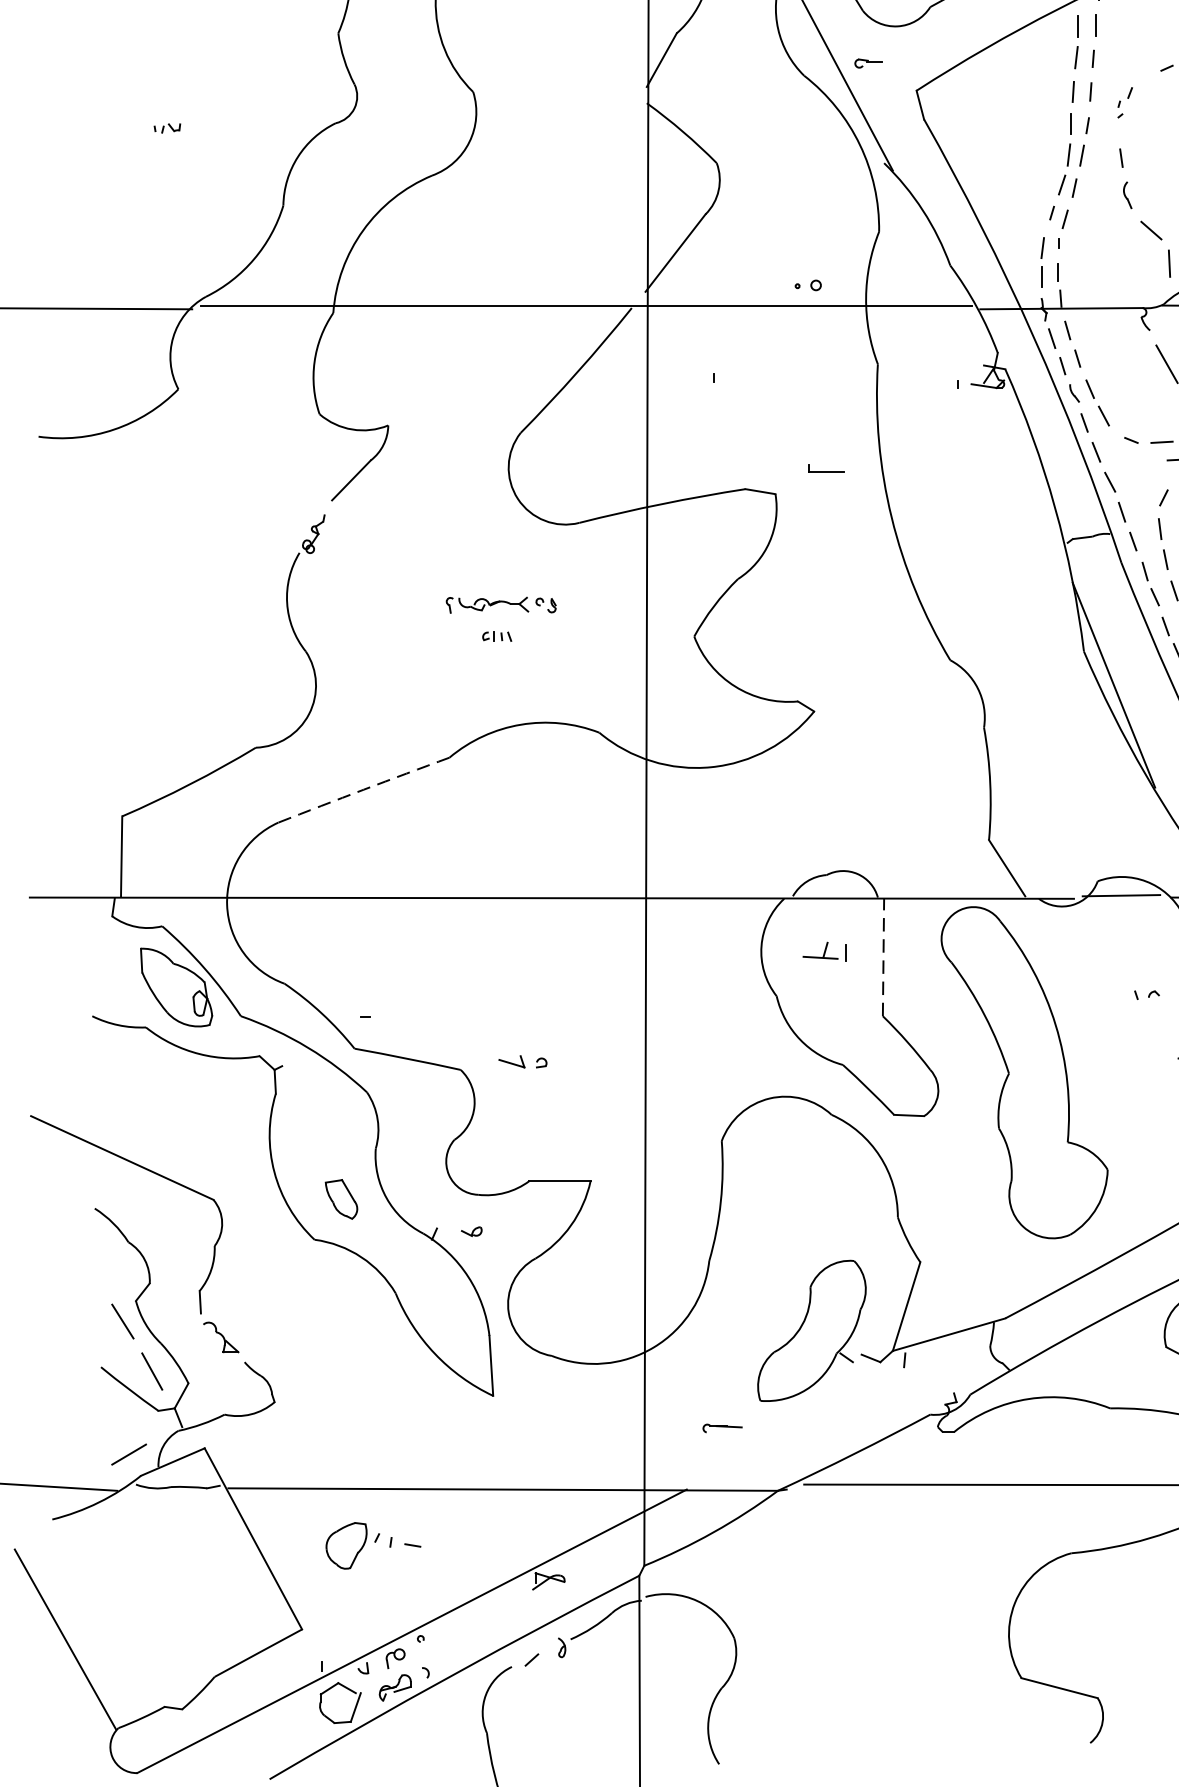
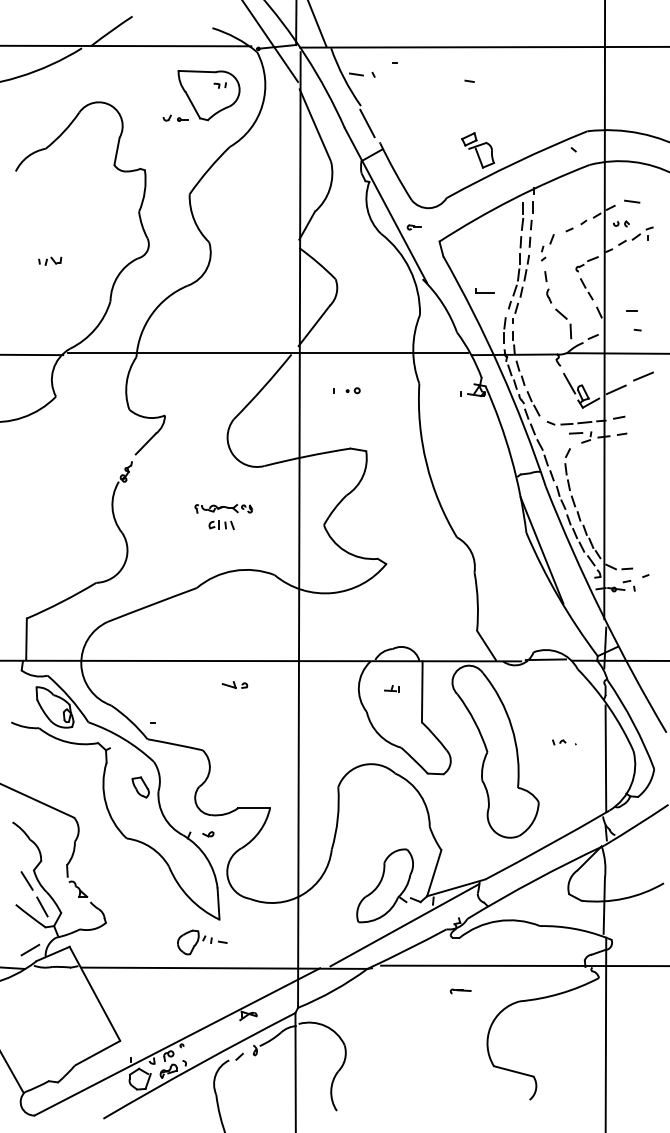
part: (1124, 102) -> (547, 247), size x1.67
part: (167, 127) -> (50, 260), size x1.67
part: (806, 284) -> (352, 390), moved
part: (826, 467) -> (484, 290), moved
part: (496, 635) -> (221, 524), size x1.67
arc: (364, 789) -> (152, 604), dashed -> solid
part: (824, 951) -> (391, 688), size x0.62
line: (883, 956) -> (422, 691), dashed -> solid
part: (1147, 995) -> (559, 742), moved
part: (521, 1060) -> (234, 684), moved
part: (341, 1199) -> (140, 787), moved
line: (849, 1407) -> (404, 925), added
part: (722, 1428) -> (460, 991), moved
part: (373, 1545) -> (202, 942), moved

